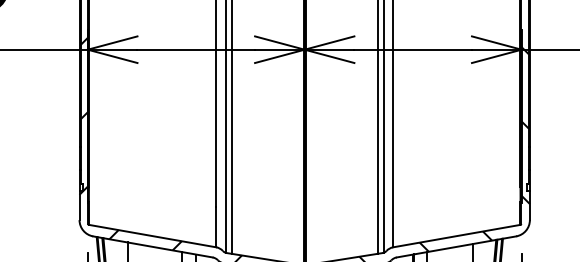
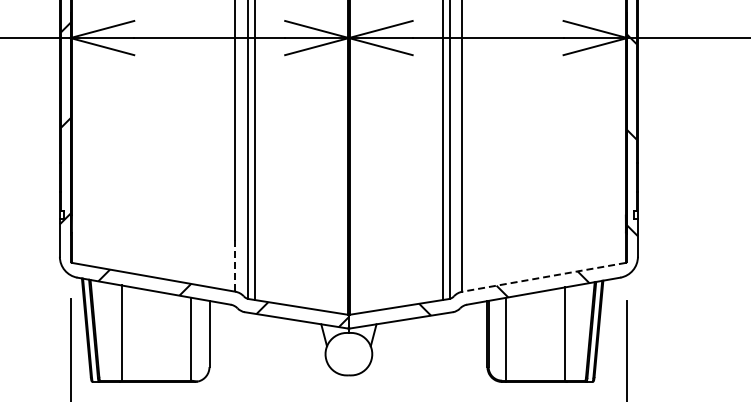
line: (216, 226) -> (235, 265), solid -> dashed
line: (457, 236) -> (544, 277), solid -> dashed

